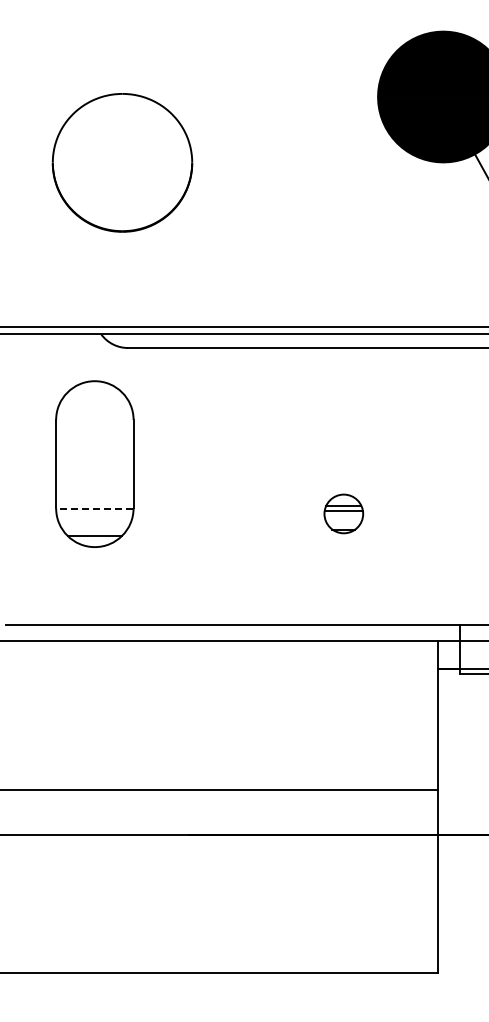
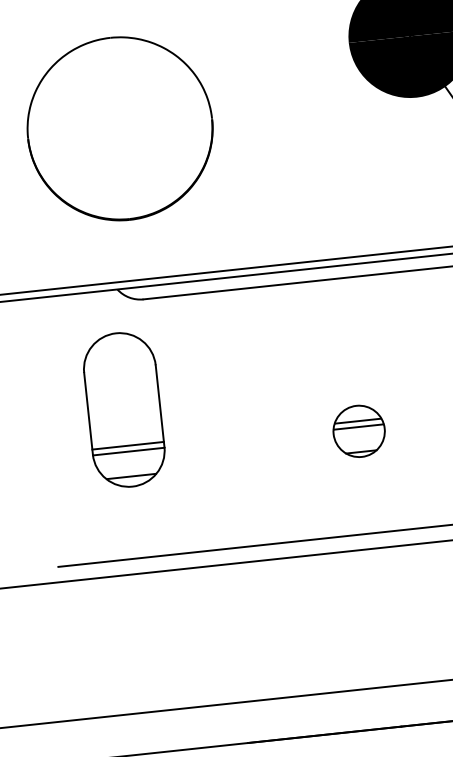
part: (122, 162) -> (120, 128), size x1.43
line: (94, 502) -> (127, 445), added
line: (94, 509) -> (128, 451), dashed -> solid
part: (343, 513) -> (358, 431), size x1.43

